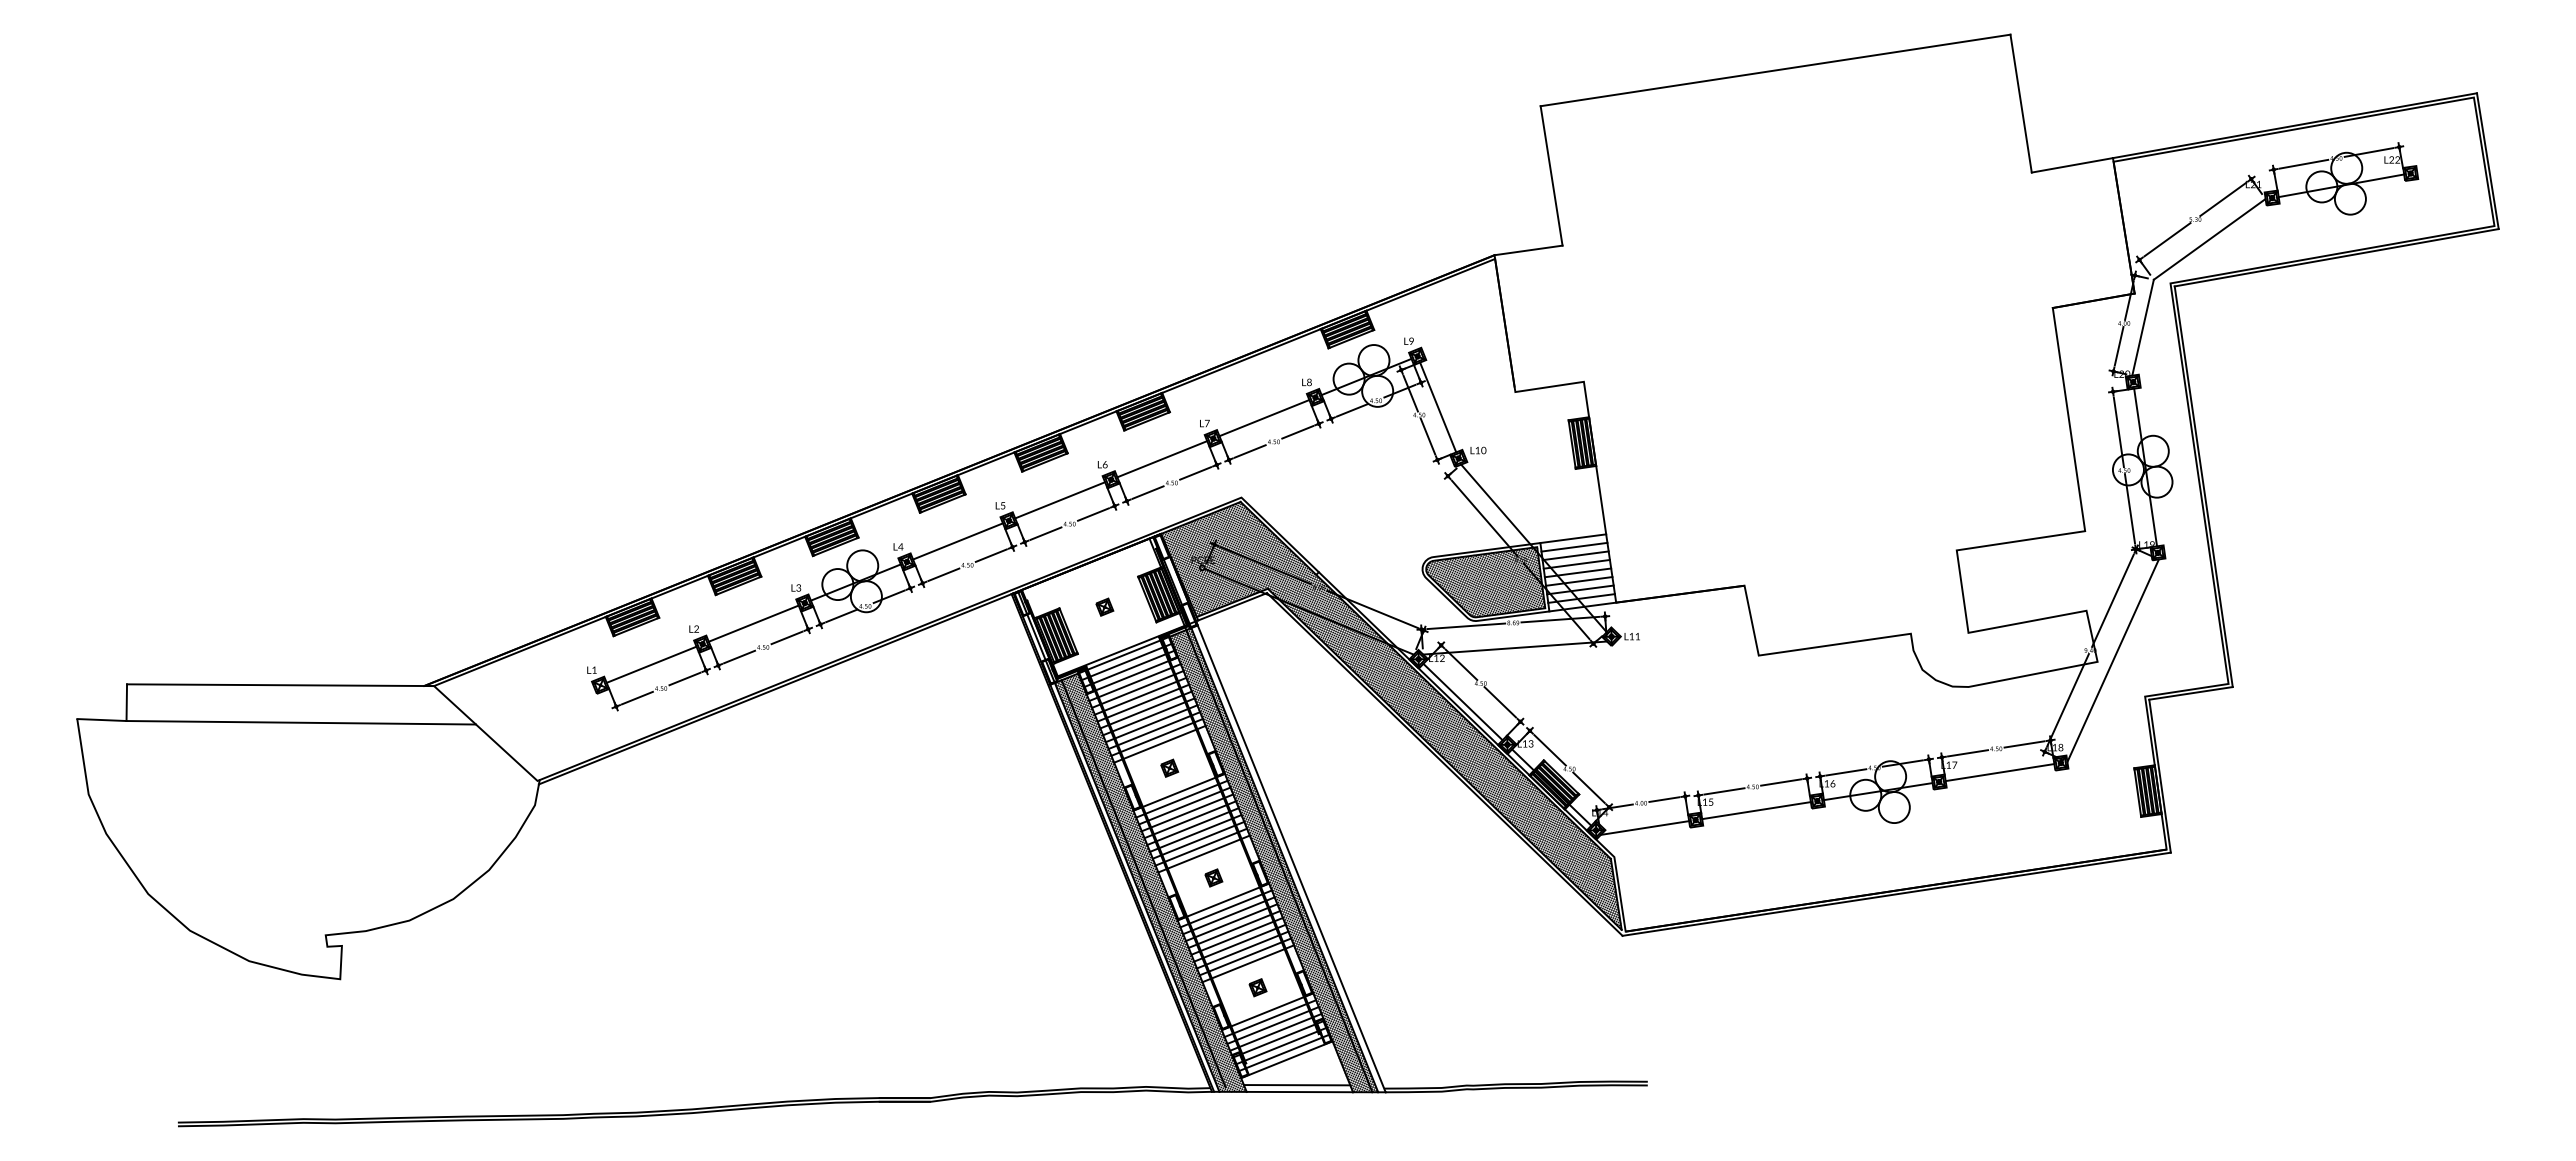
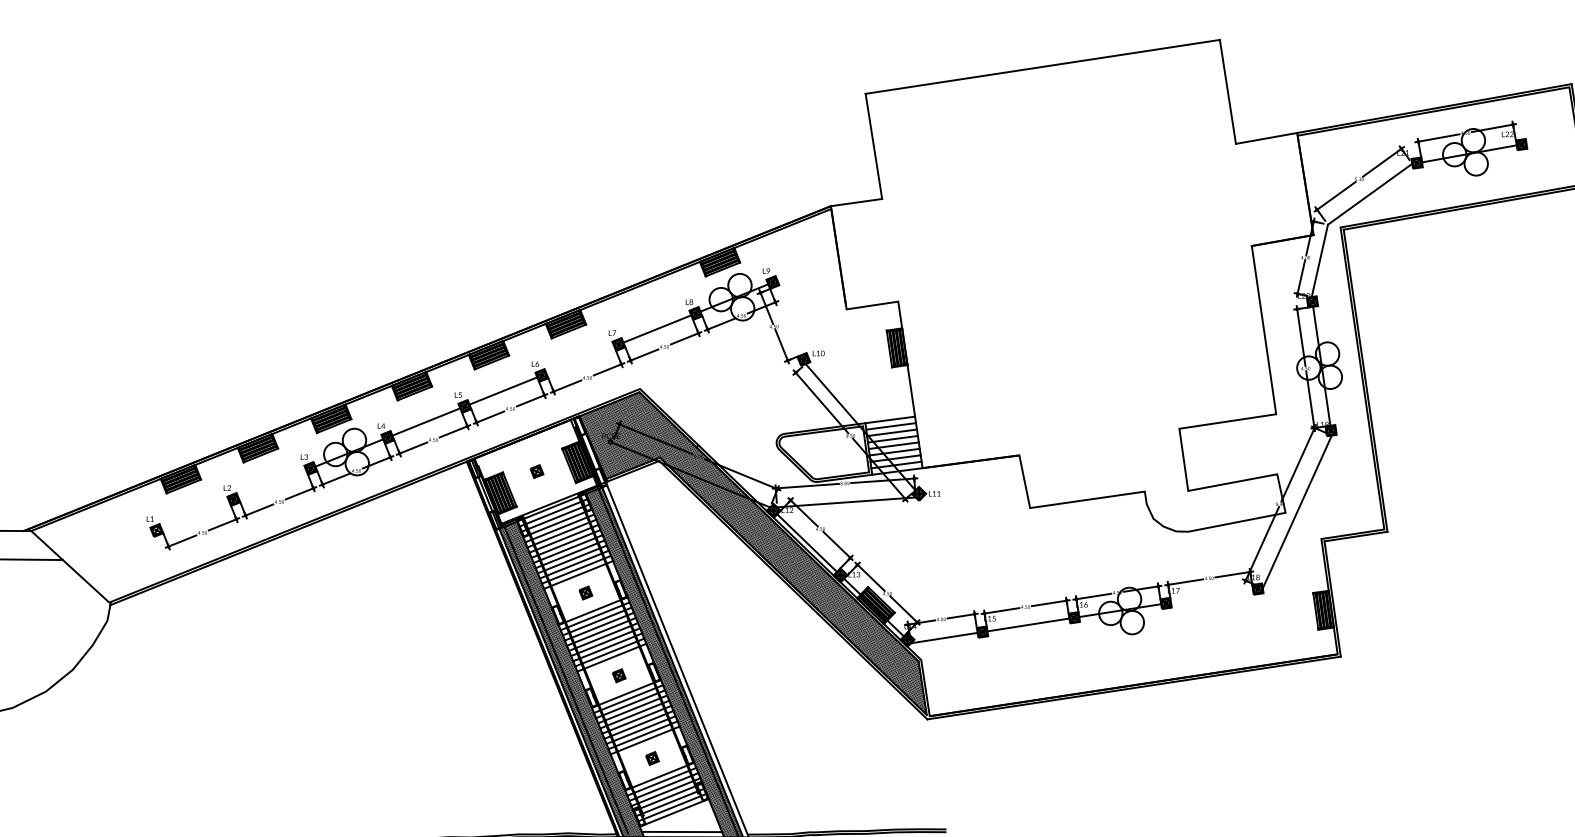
line: (1438, 407) -> (788, 321), removed
line: (1162, 459) -> (580, 360), removed
hatch: (1485, 582) -> (824, 452), removed
line: (753, 623) -> (272, 483), removed
line: (651, 664) -> (195, 514), removed
line: (1999, 772) -> (1211, 596), removed

